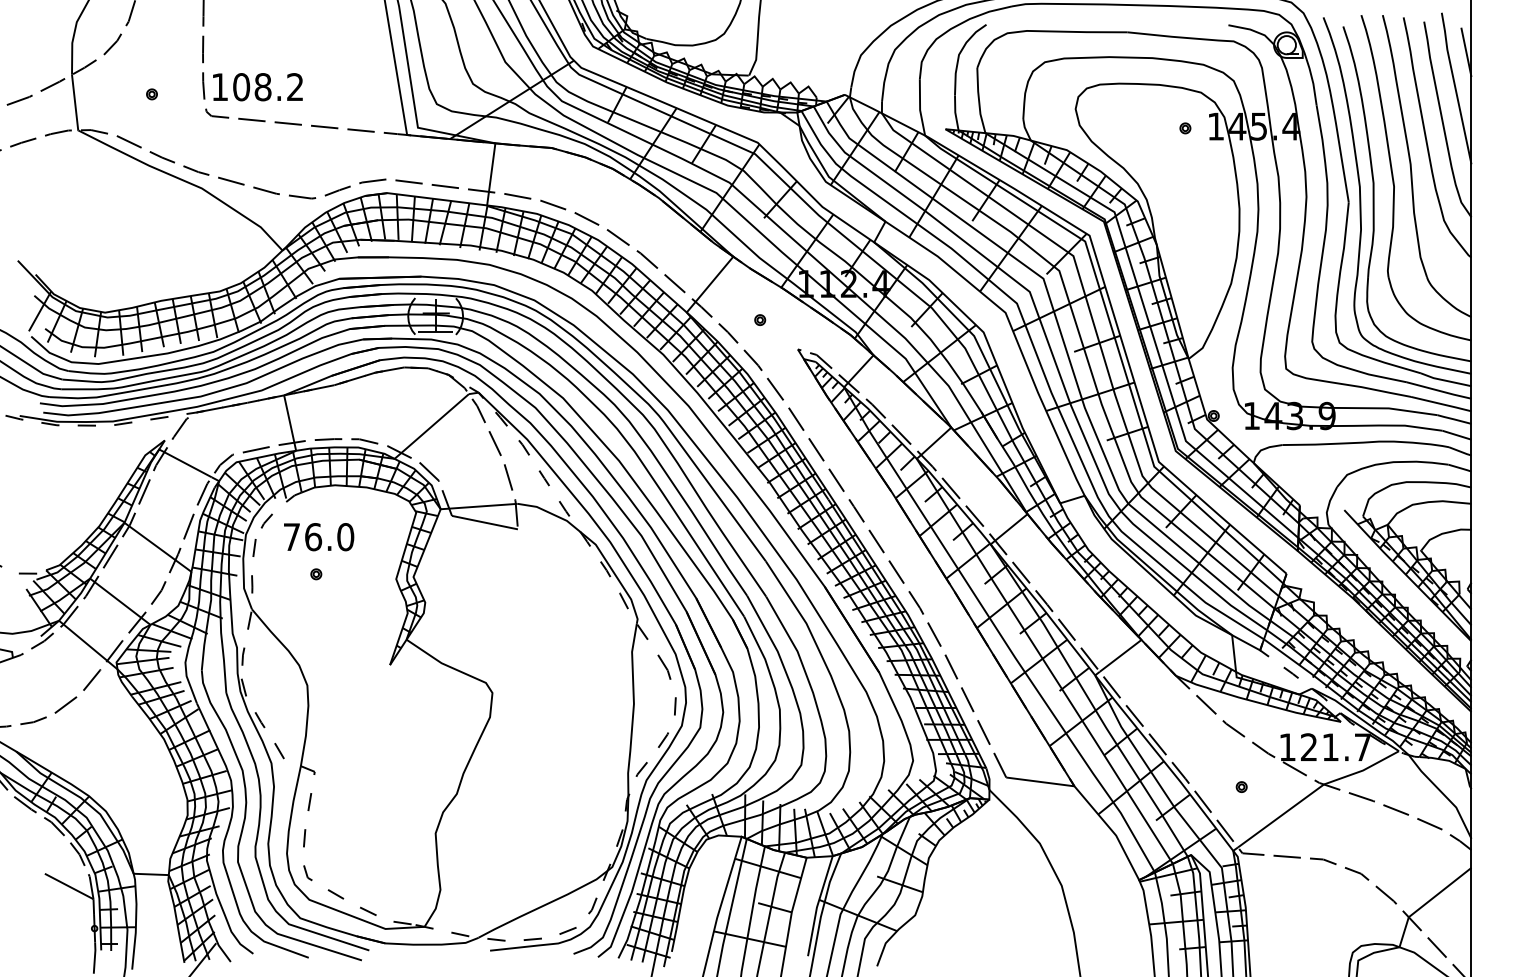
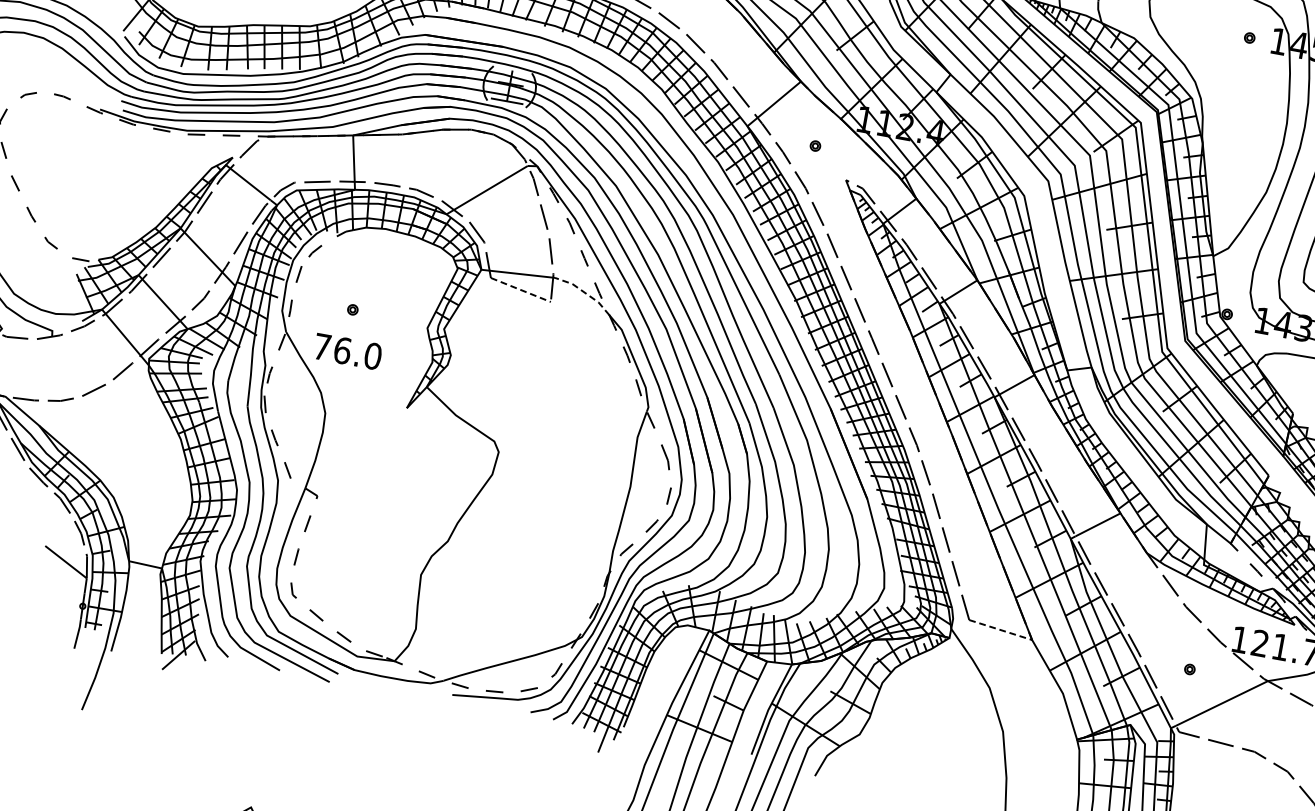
line: (550, 513) -> (584, 292), solid -> dashed
line: (484, 522) -> (520, 289), solid -> dashed
text: (319, 537) -> (348, 352), moved
line: (1040, 781) -> (1000, 629), solid -> dashed

